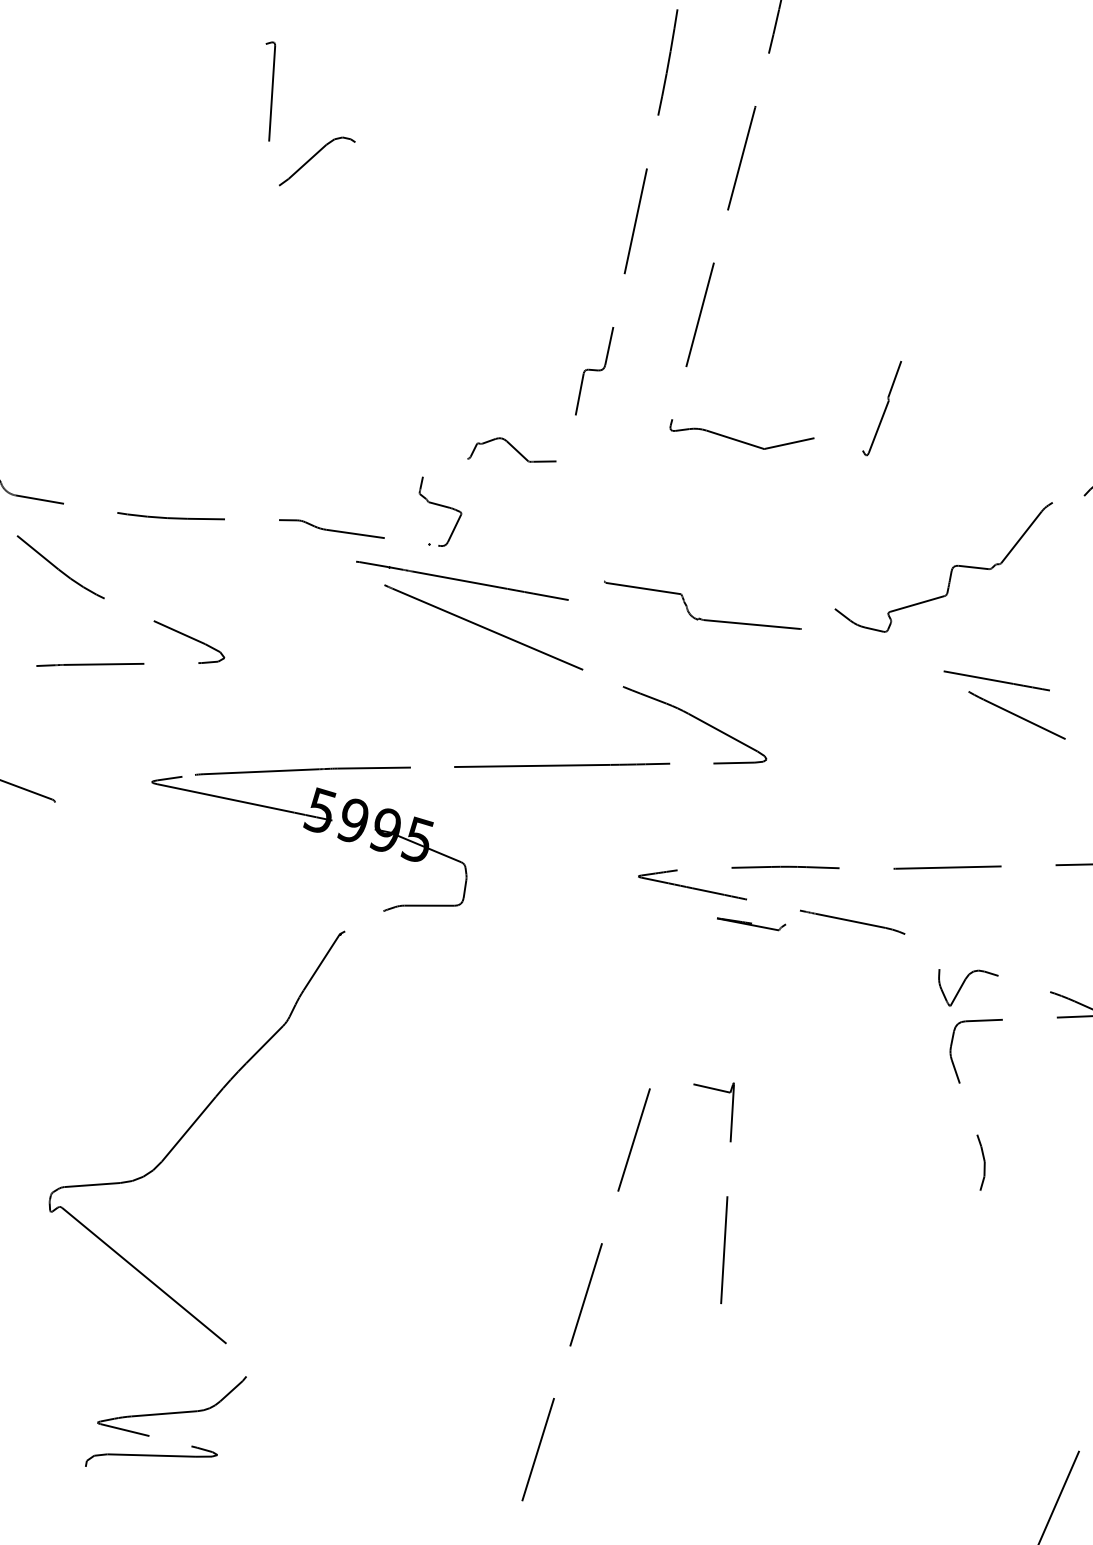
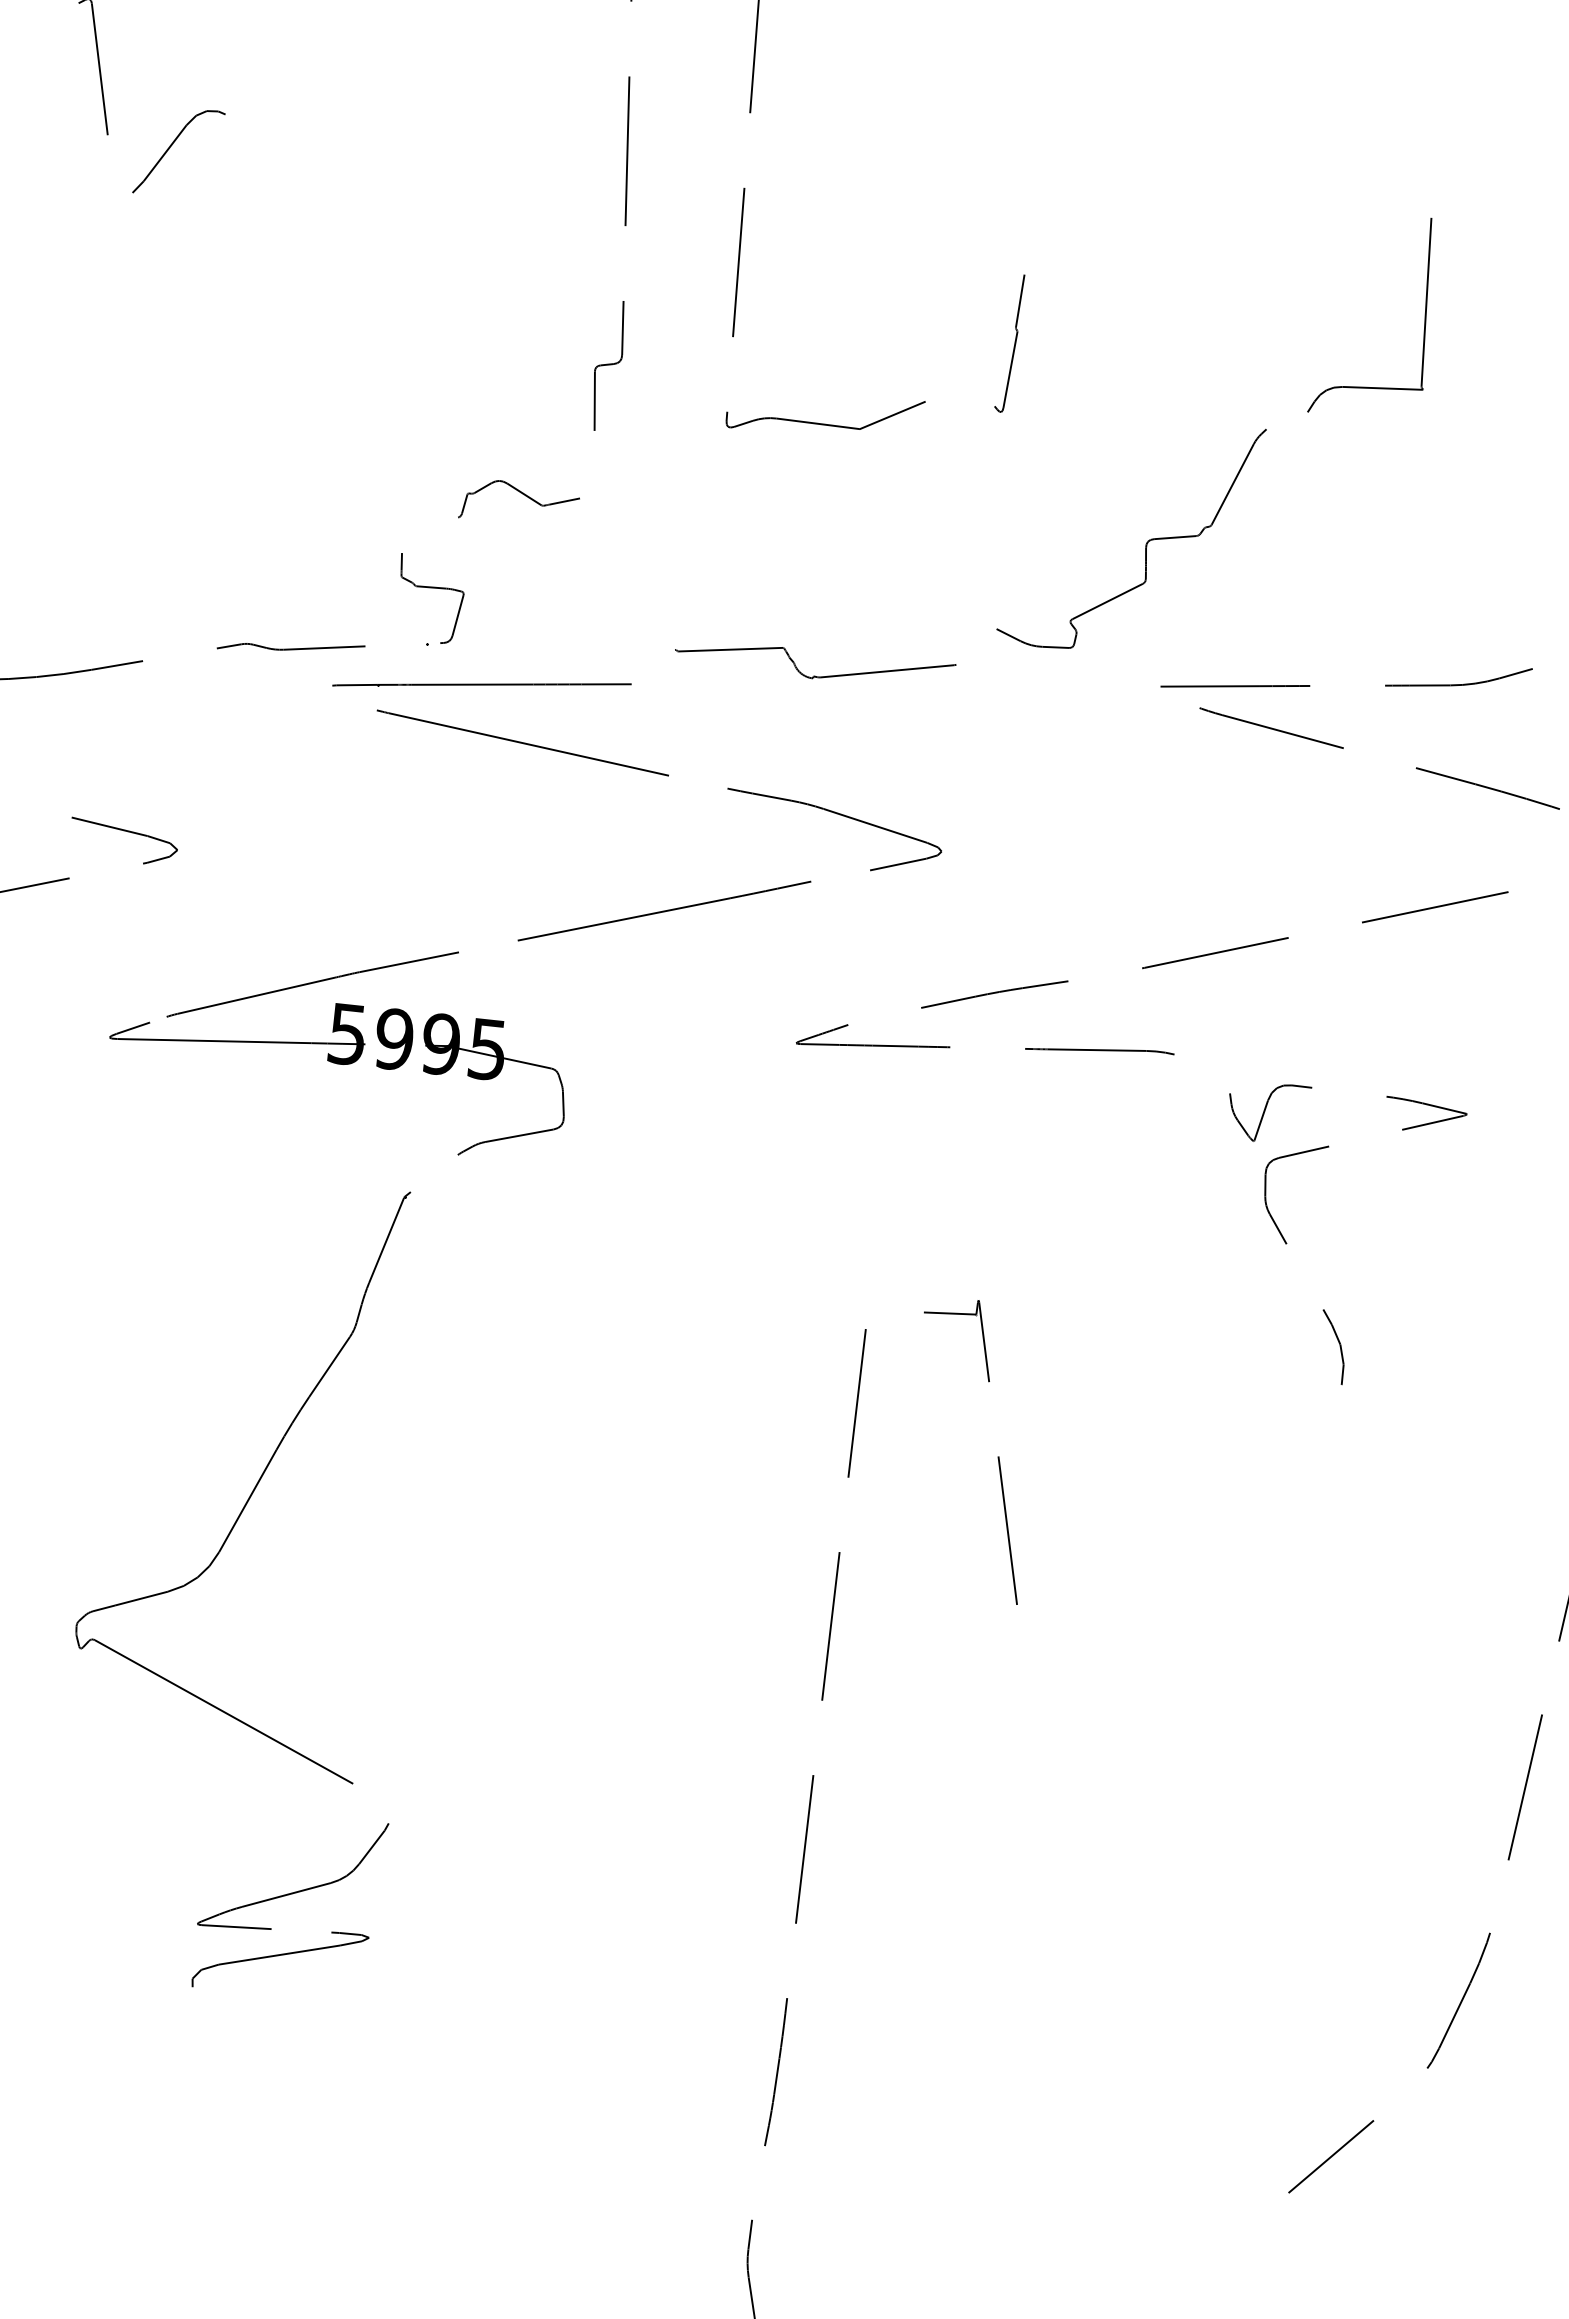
part: (751, 921) -> (961, 1076), removed

